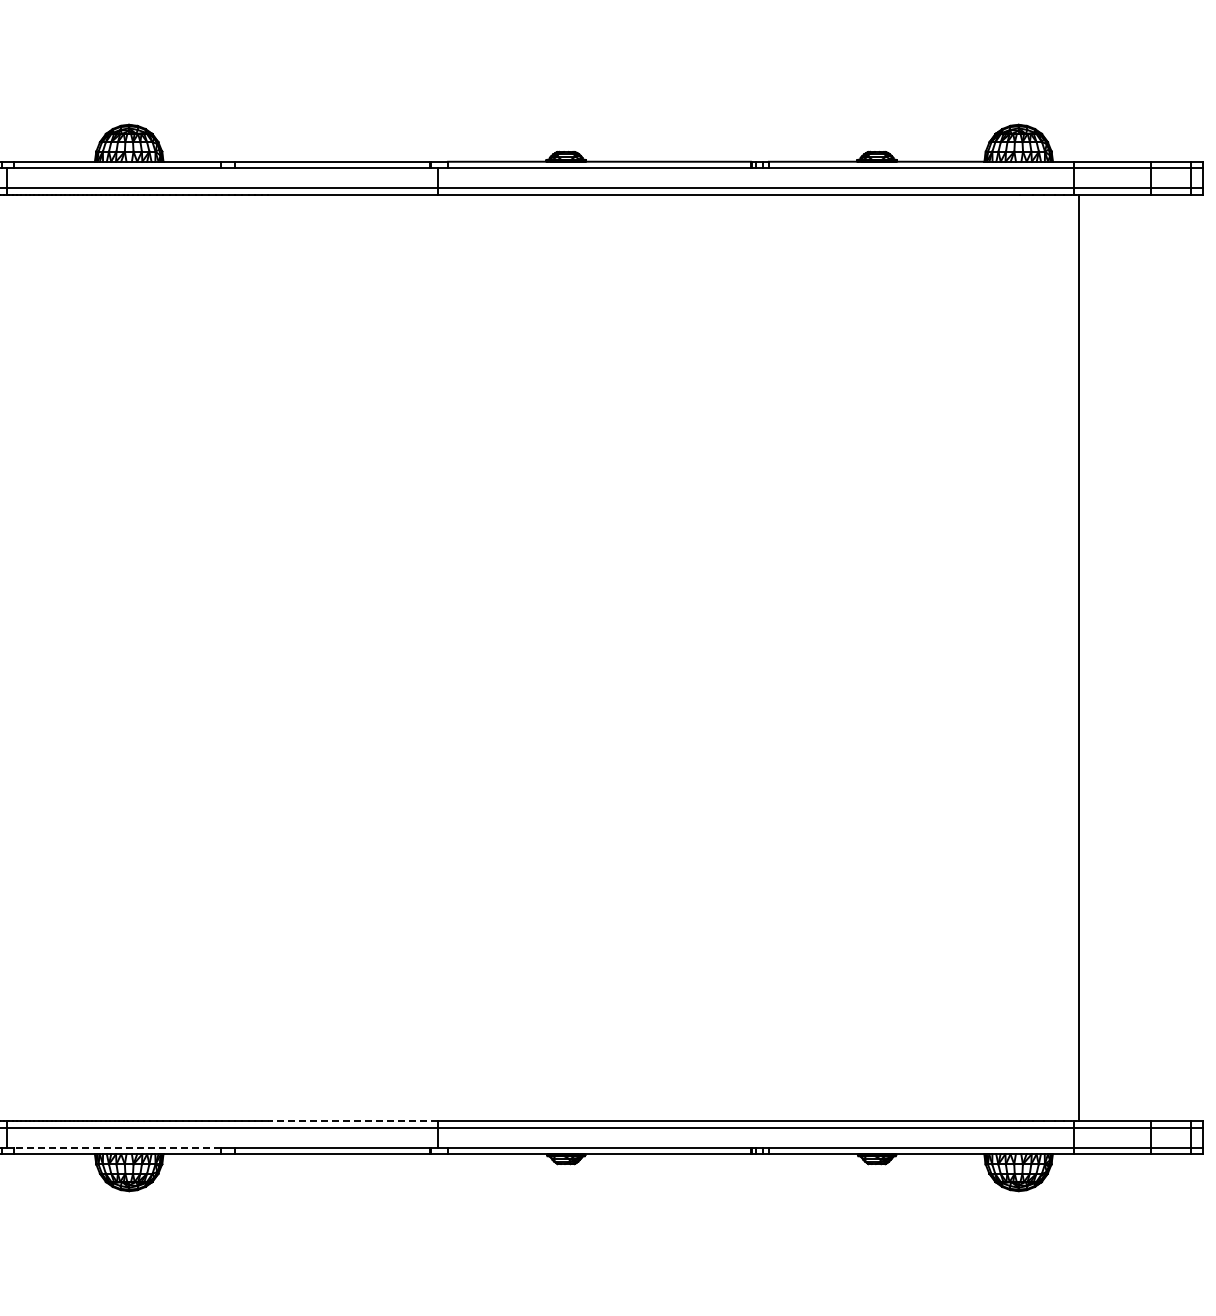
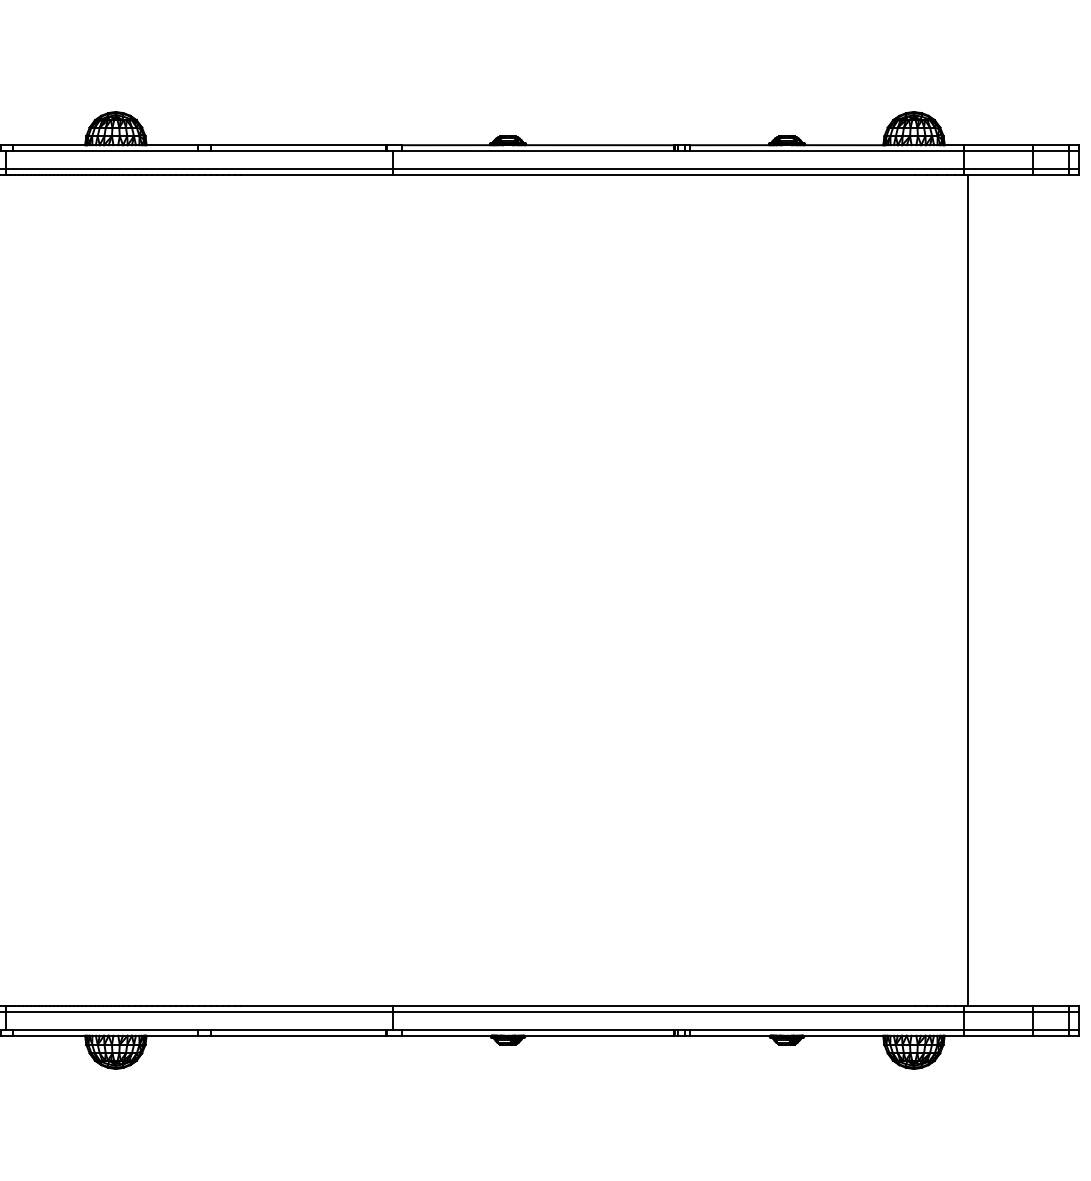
line: (353, 1120) -> (317, 1005), dashed -> solid
line: (116, 1147) -> (104, 1029), dashed -> solid

